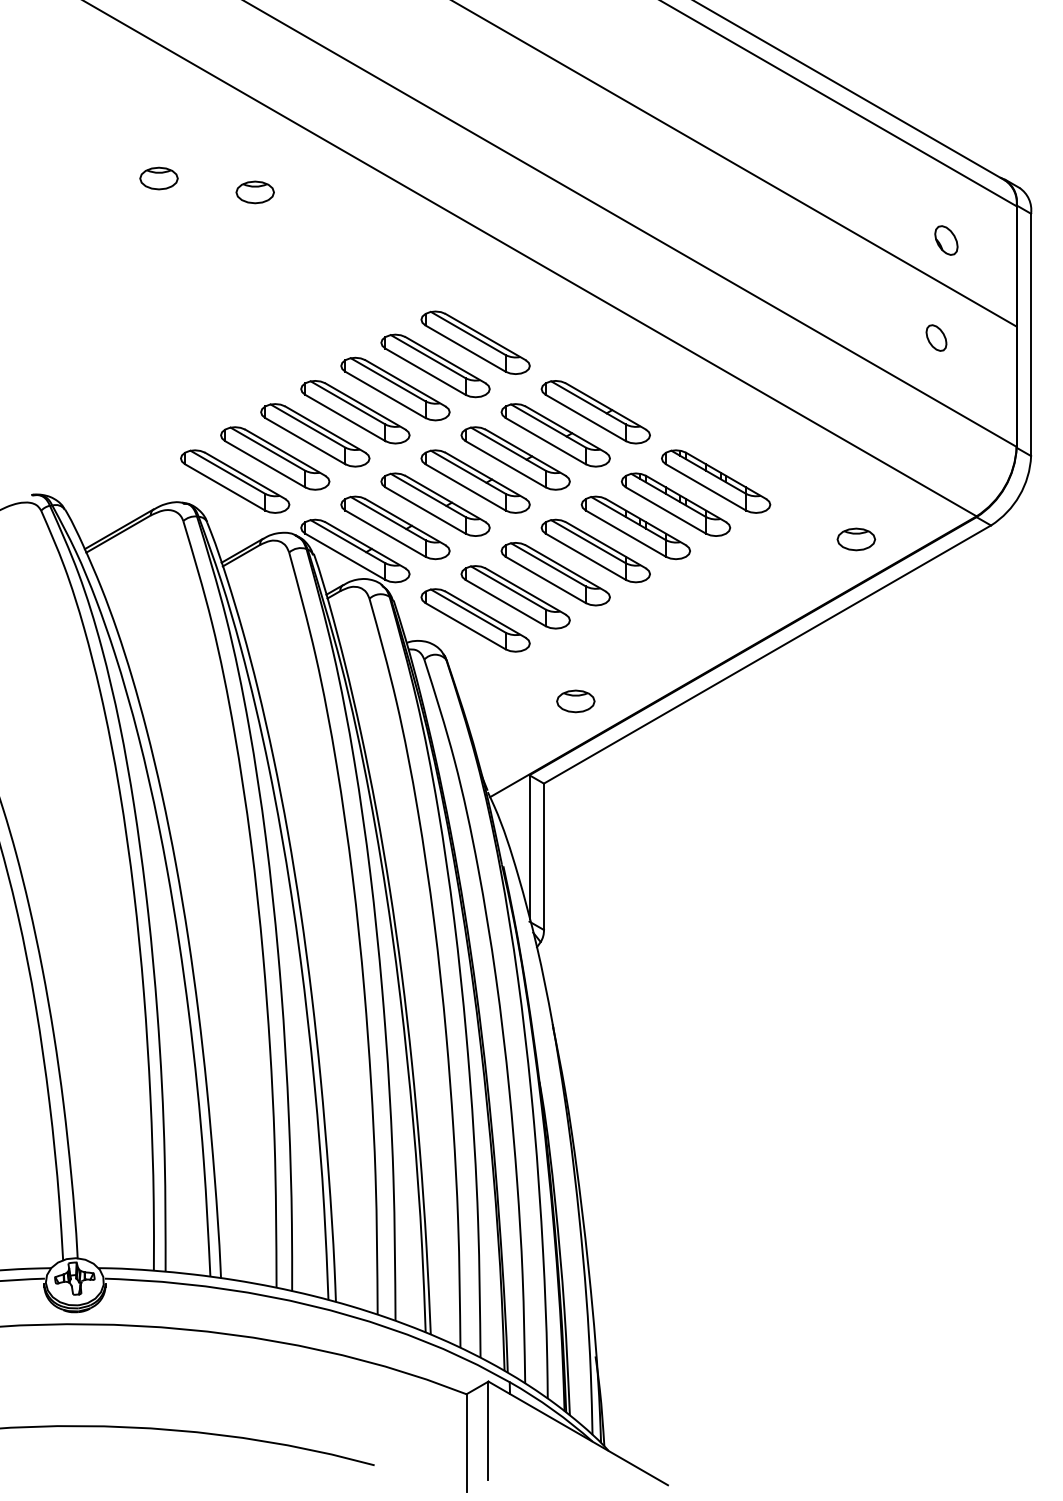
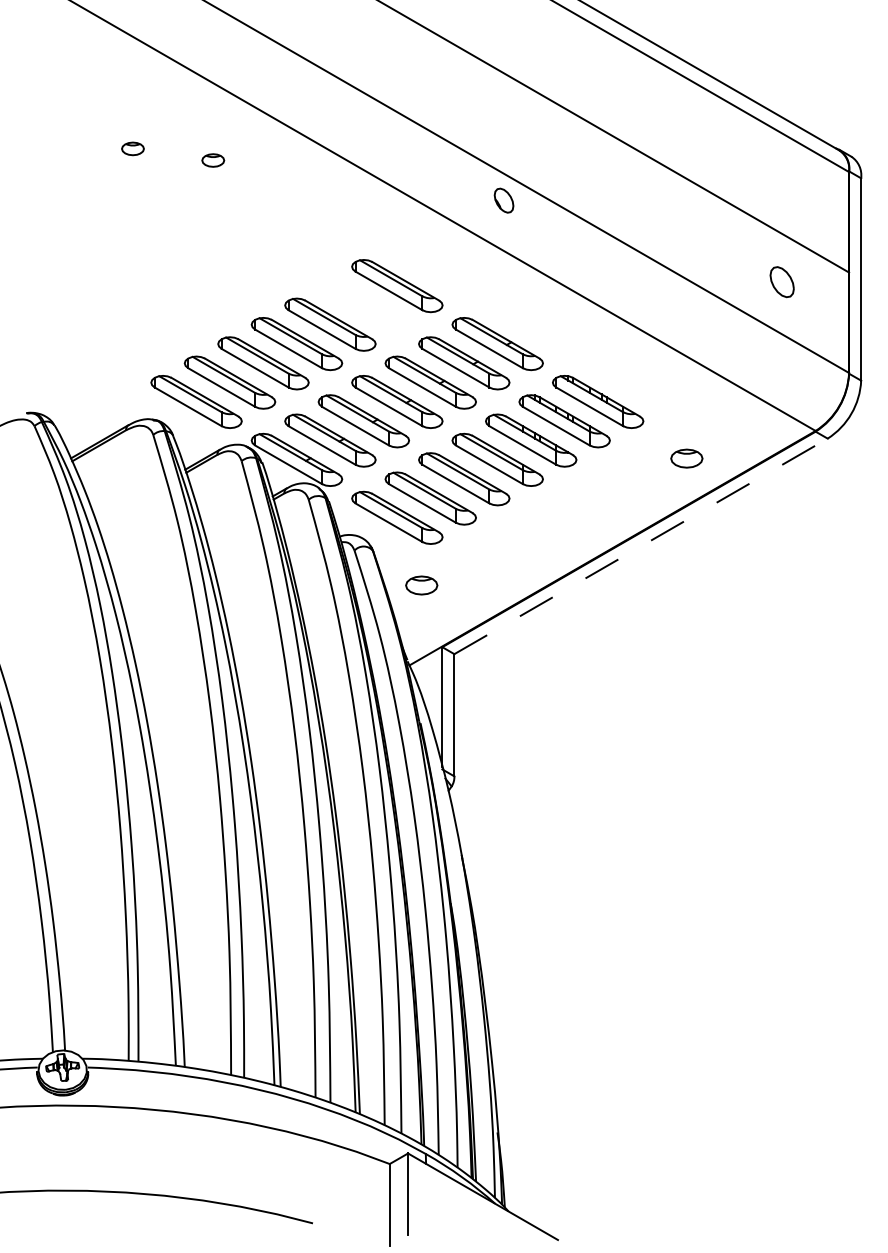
part: (158, 178) -> (132, 148), size x0.7
part: (254, 192) -> (212, 160), size x0.7
part: (946, 240) -> (504, 200), moved
part: (936, 337) -> (782, 281), size x1.4
part: (435, 365) -> (363, 305), removed
part: (856, 539) -> (686, 458), moved
line: (767, 654) -> (641, 546), solid -> dashed
part: (575, 701) -> (421, 585), moved

